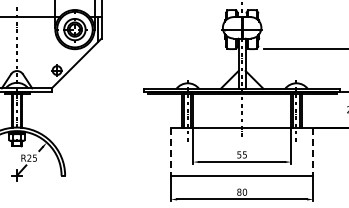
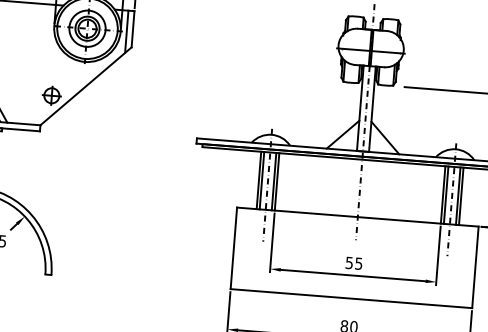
line: (170, 152) -> (233, 249), dashed -> solid
line: (313, 152) -> (475, 268), dashed -> solid

